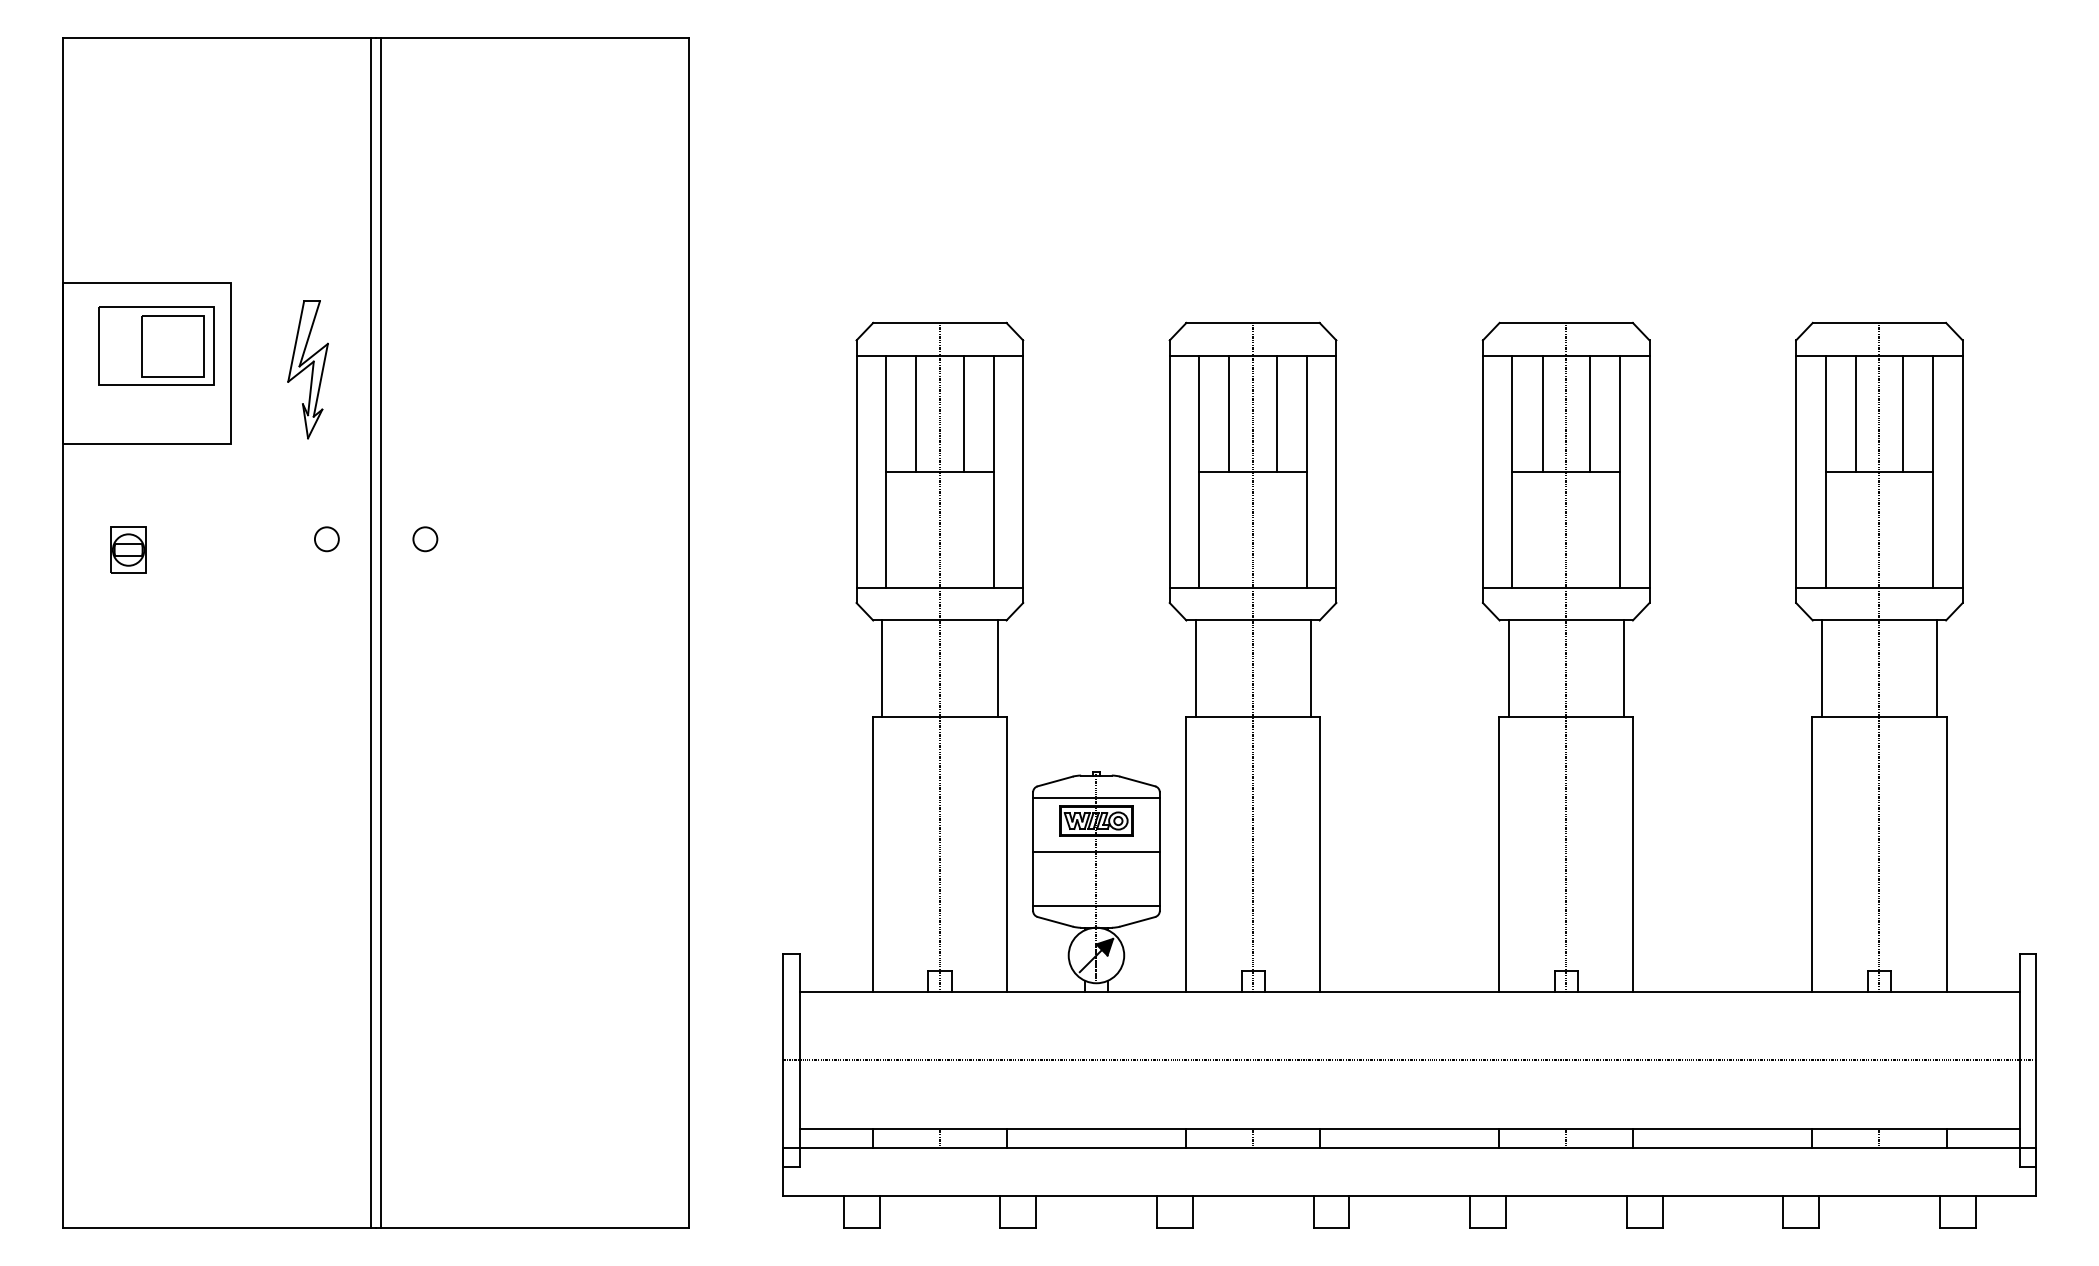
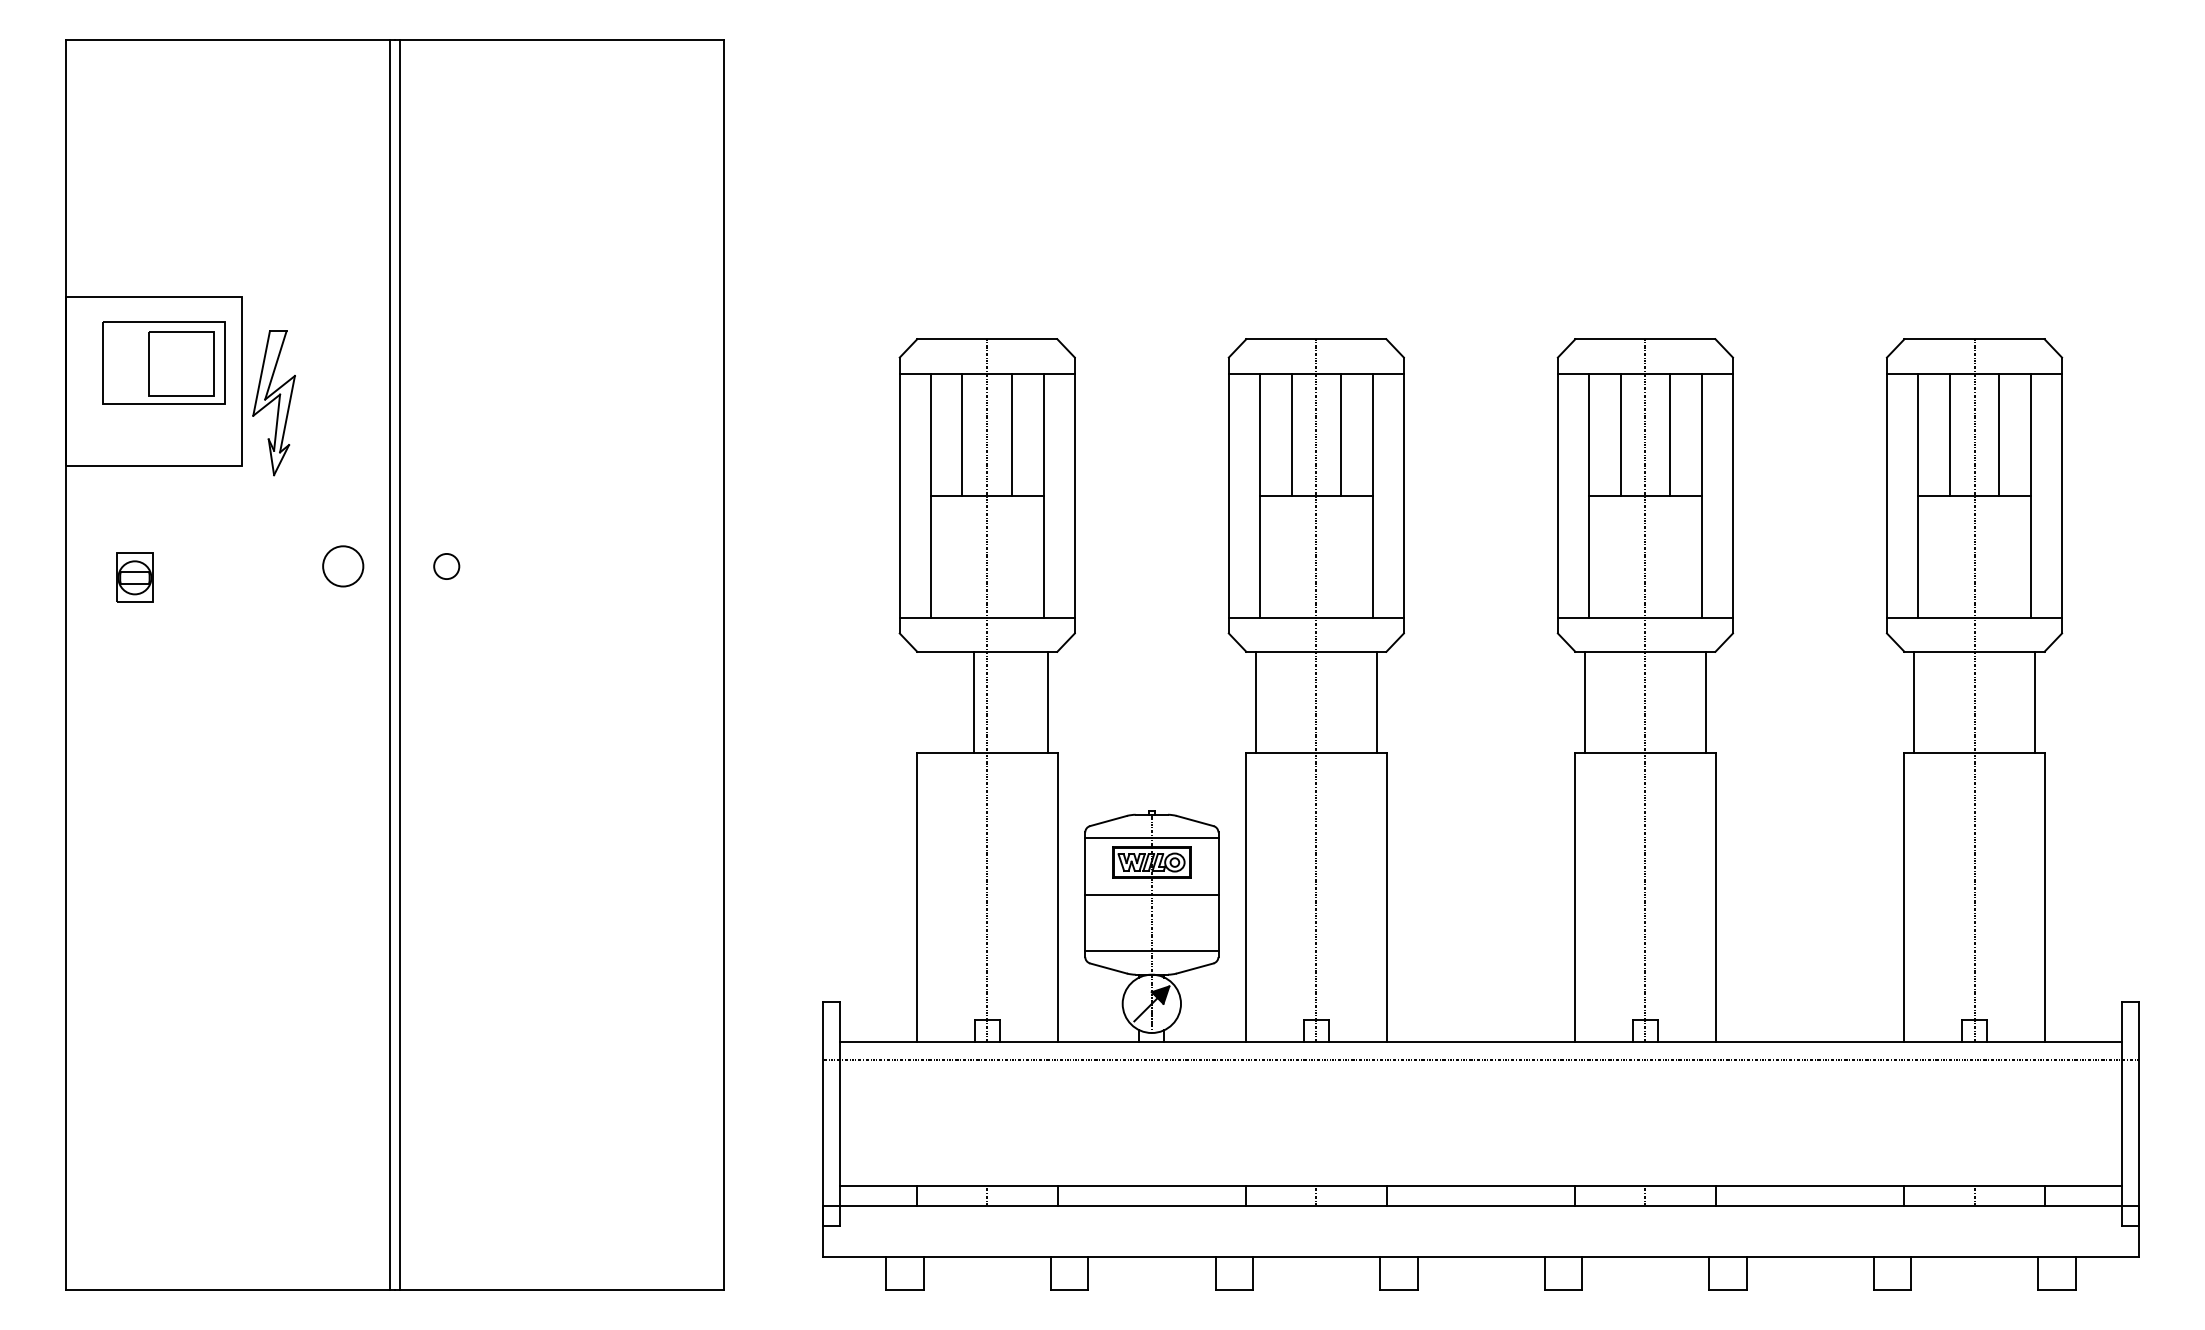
part: (307, 369) -> (273, 402), moved
circle: (326, 539) -> (342, 566), size x1.6
line: (882, 668) -> (974, 702), moved
line: (1409, 1060) -> (1480, 1060), moved

